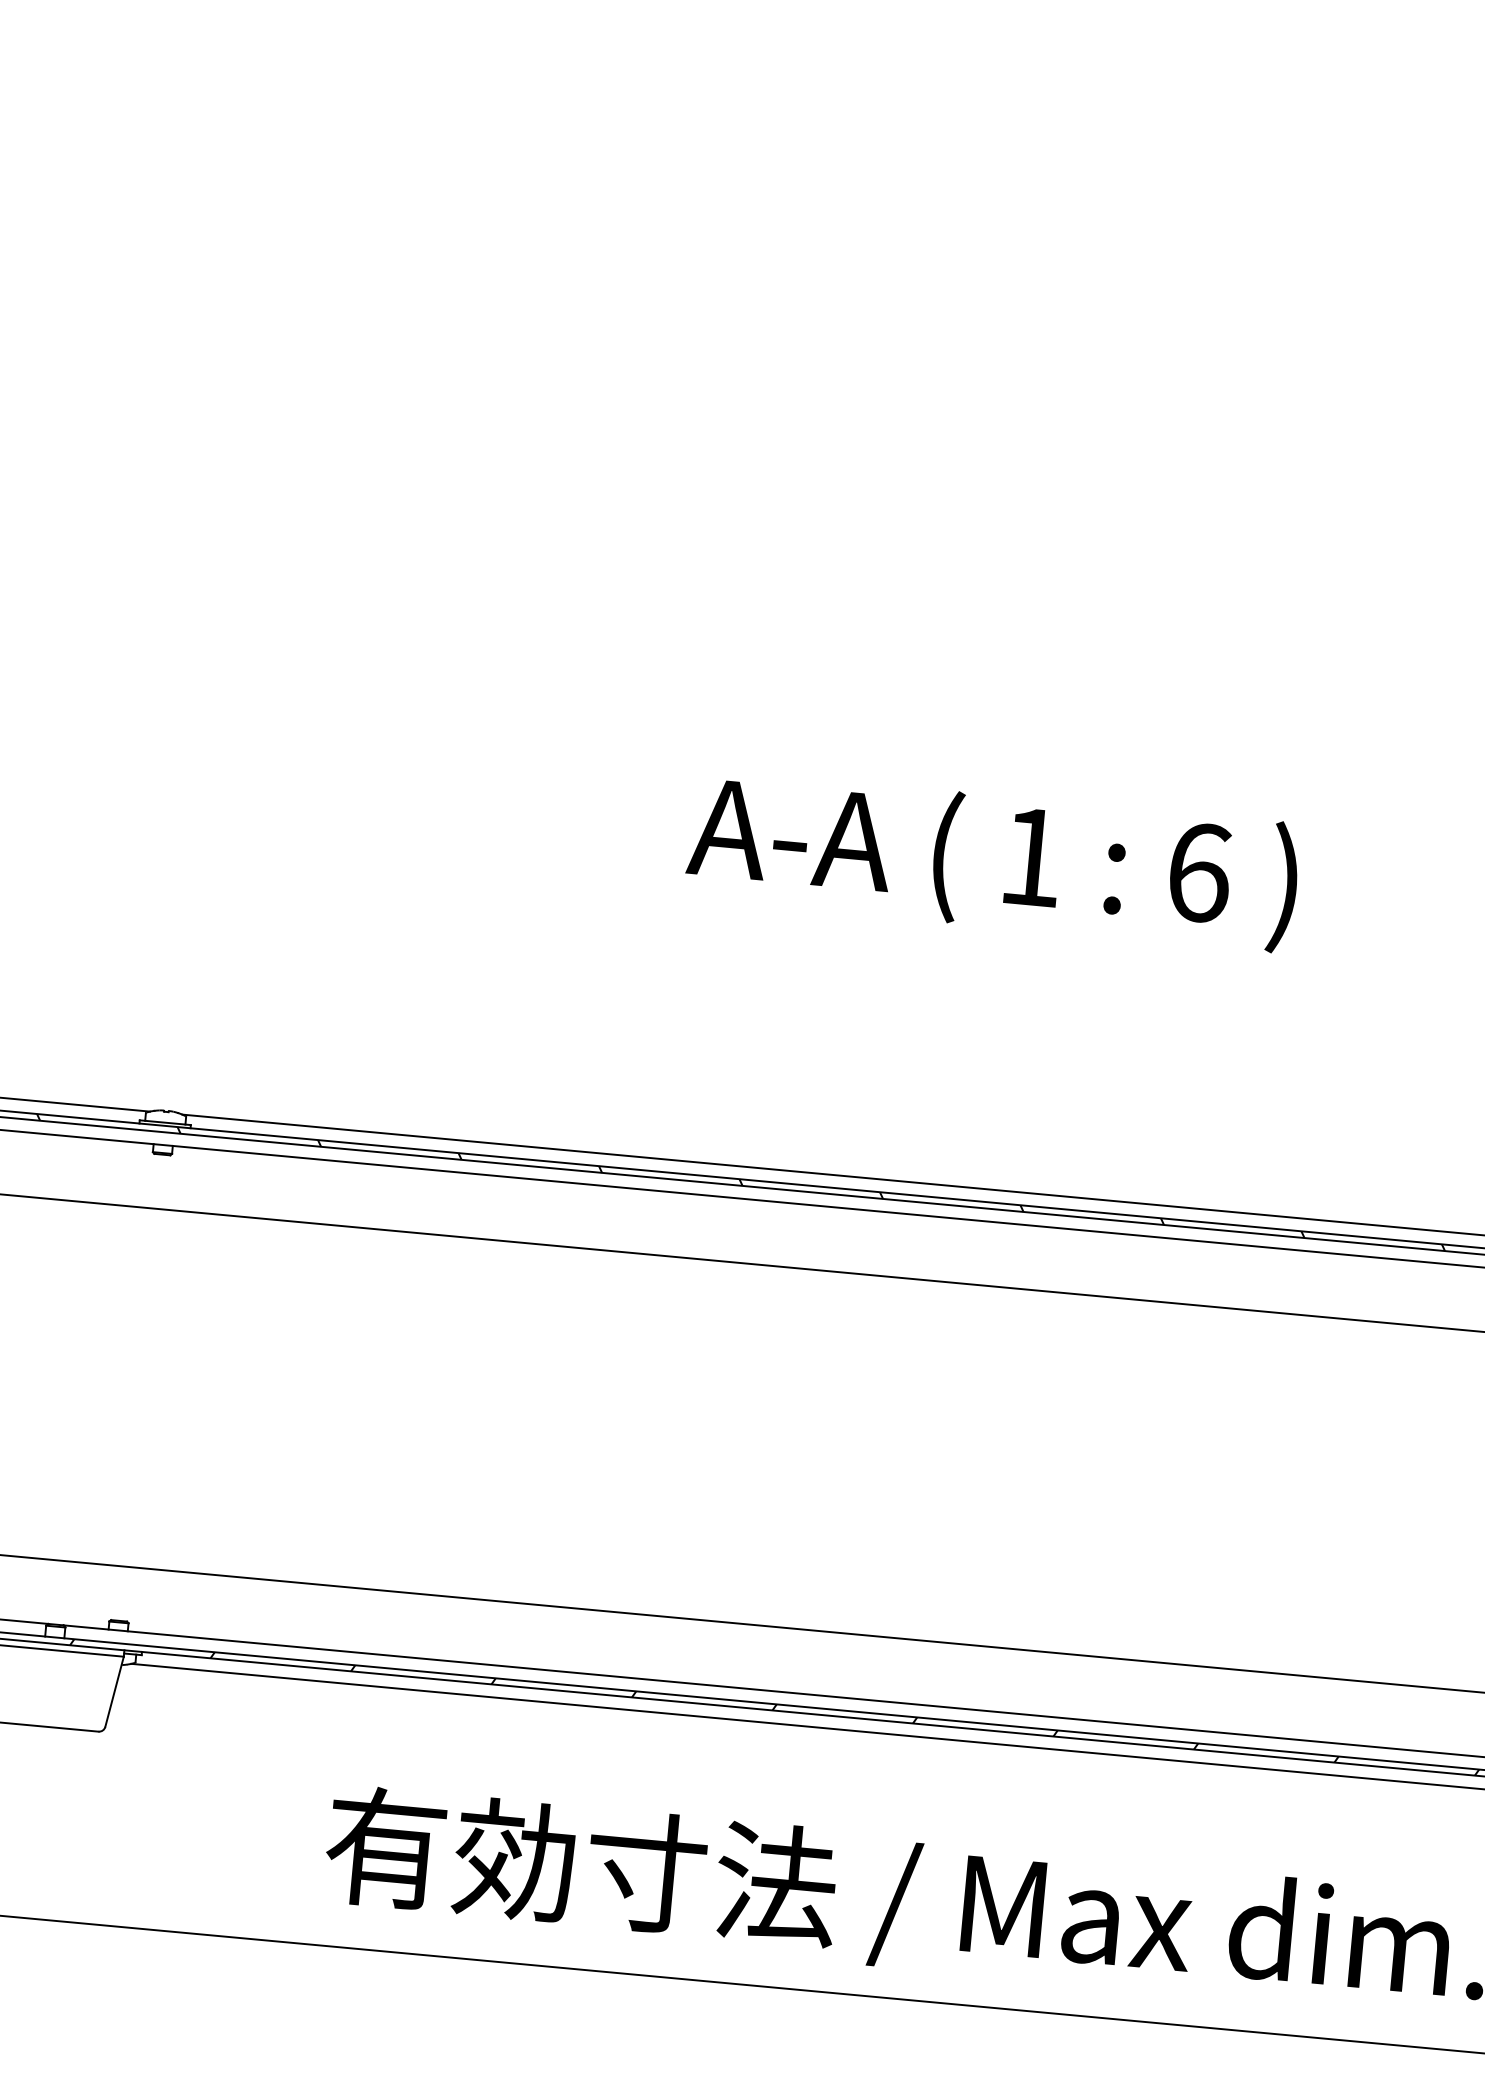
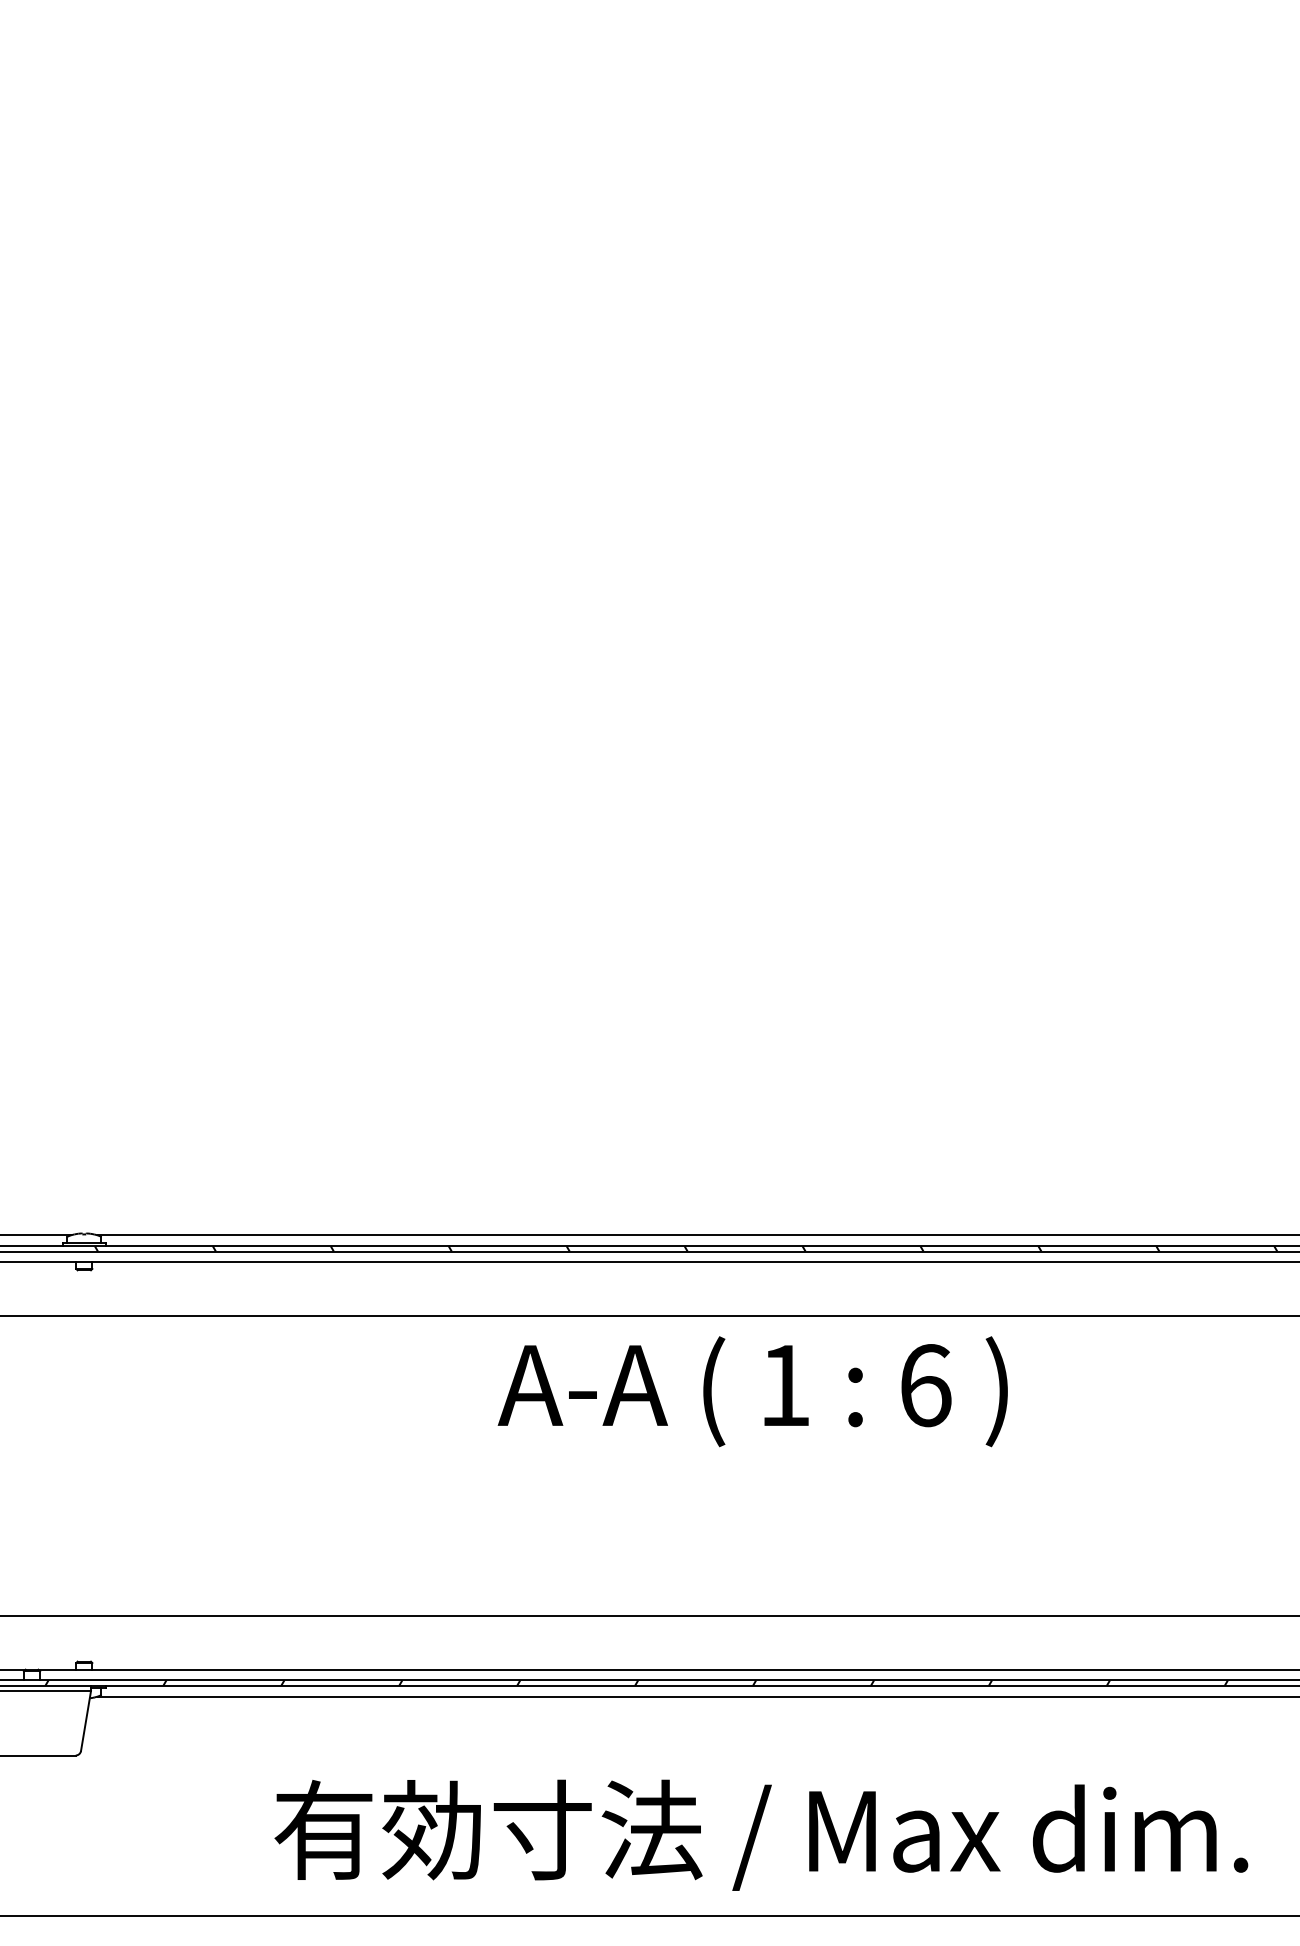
text: (992, 860) -> (752, 1391), moved

